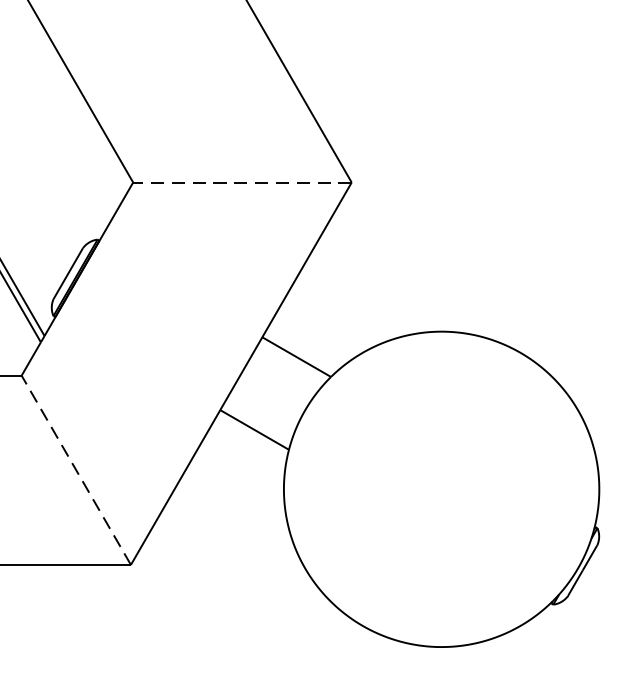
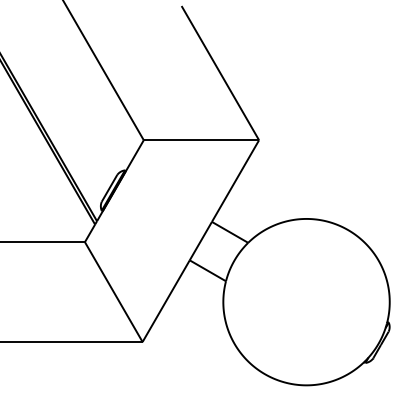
line: (242, 182) -> (201, 140), dashed -> solid
line: (75, 471) -> (113, 292), dashed -> solid

